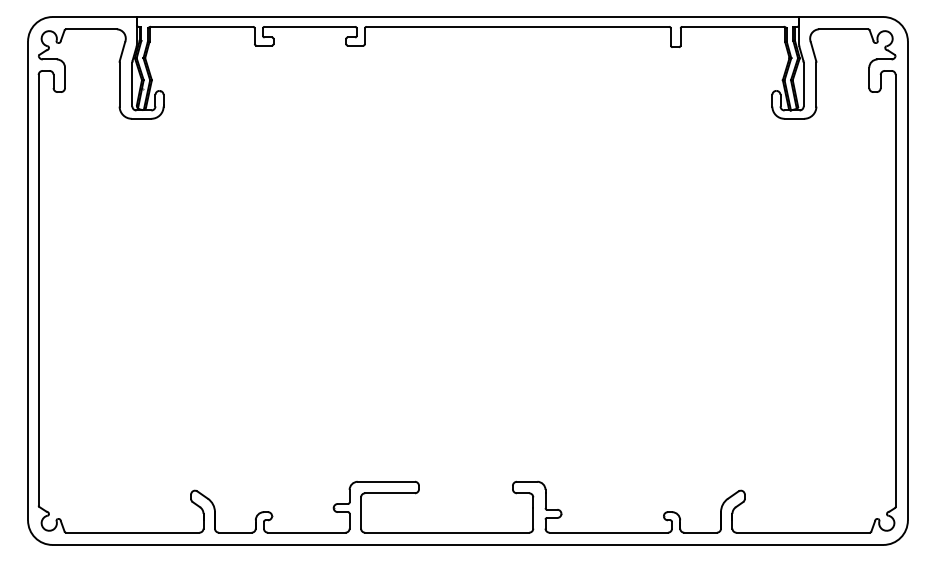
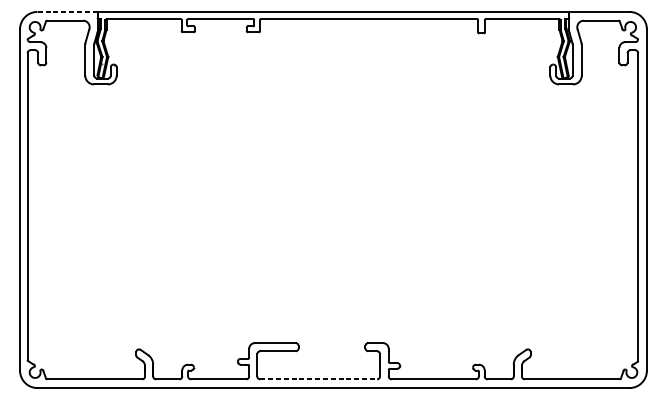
line: (94, 17) -> (67, 12), solid -> dashed
line: (447, 532) -> (318, 379), solid -> dashed

